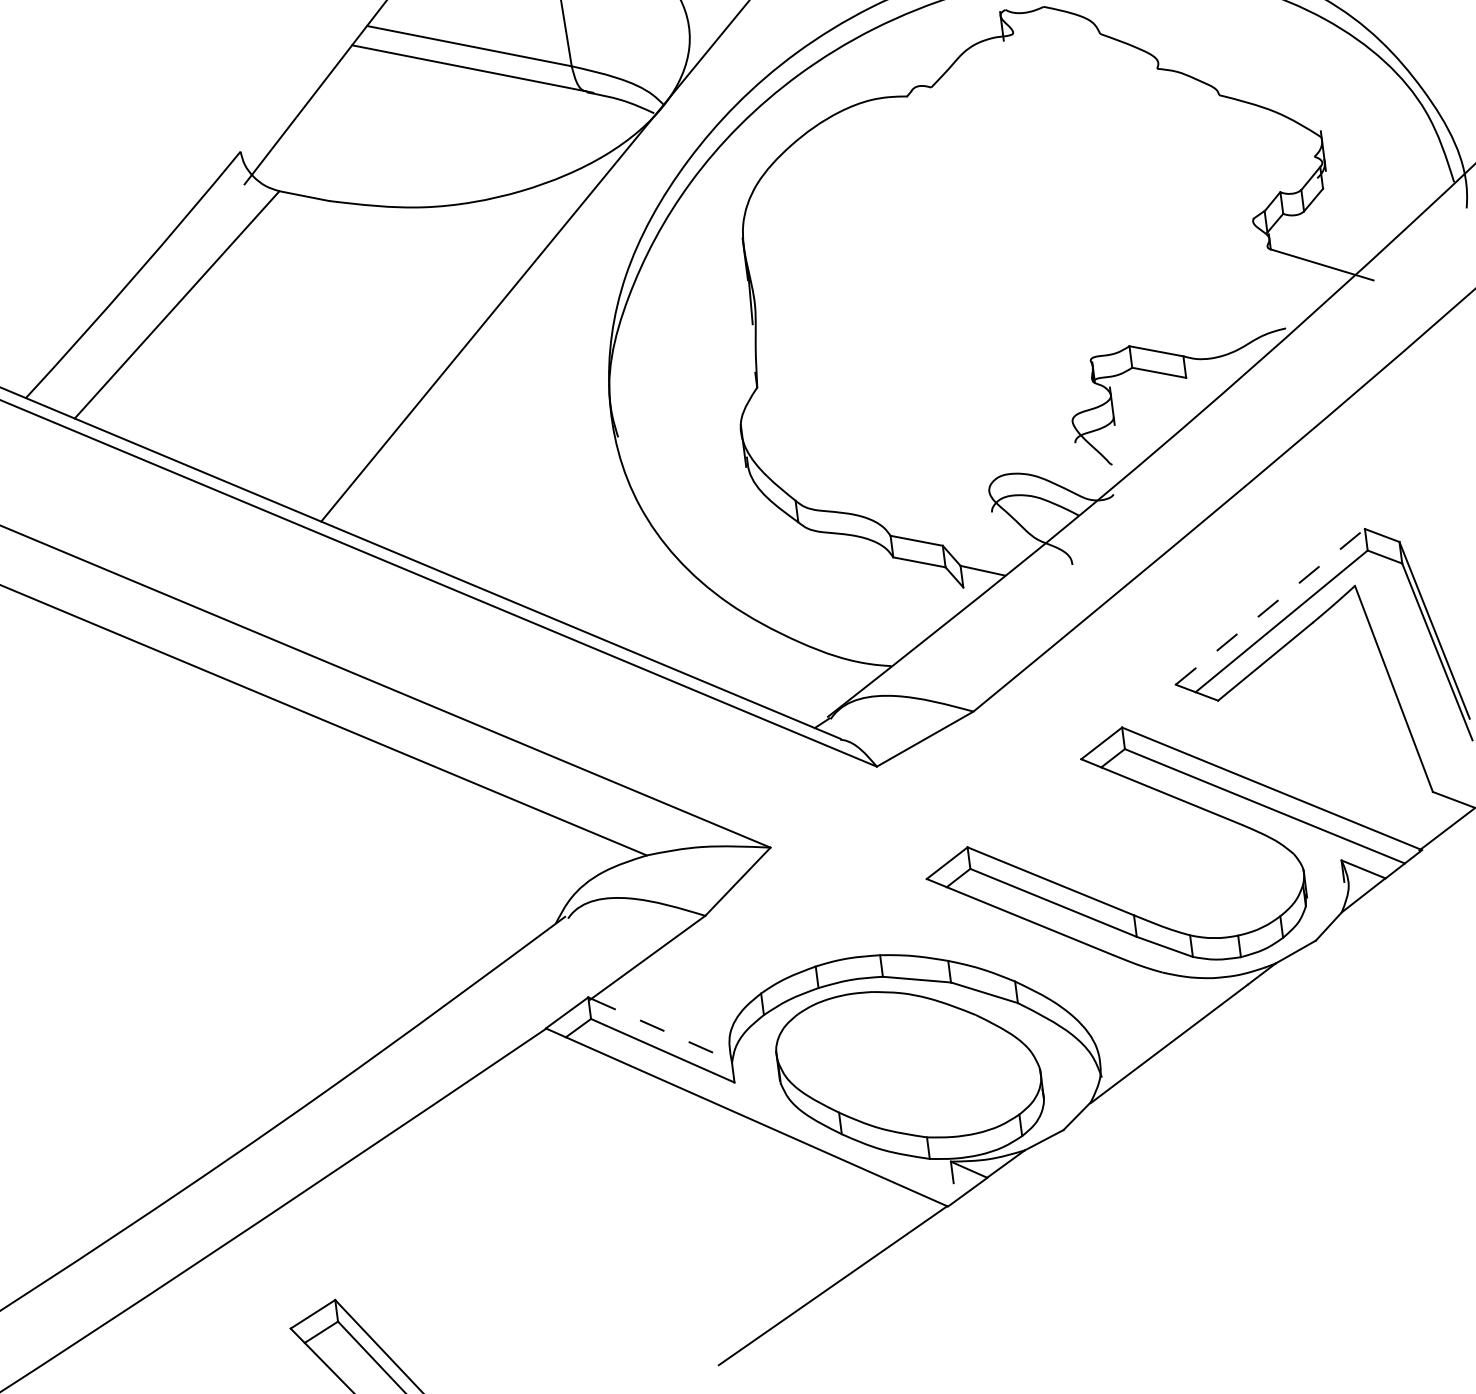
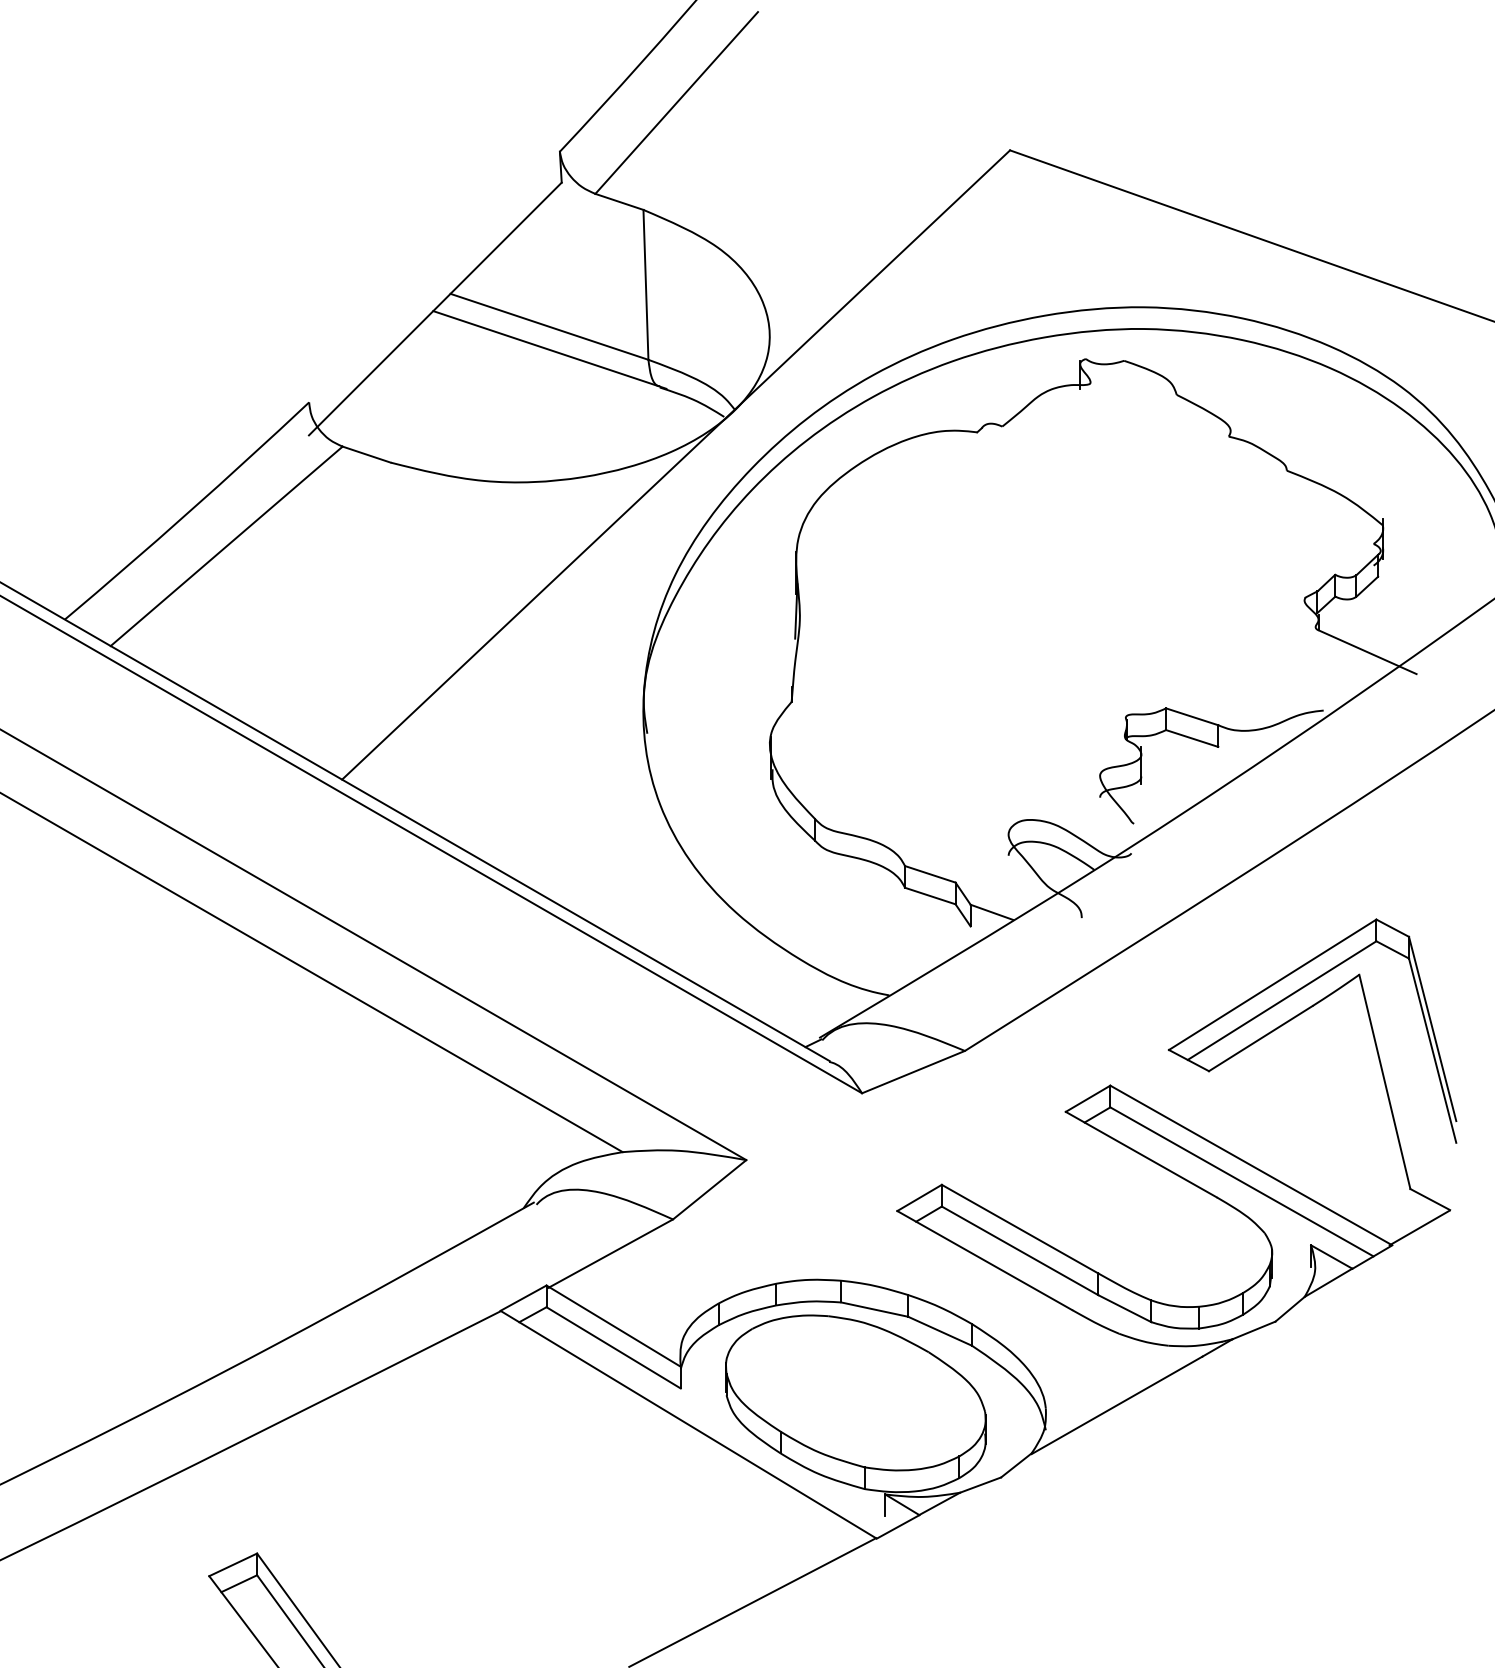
line: (1270, 606) -> (1272, 984), dashed -> solid
line: (661, 1029) -> (615, 1326), dashed -> solid

